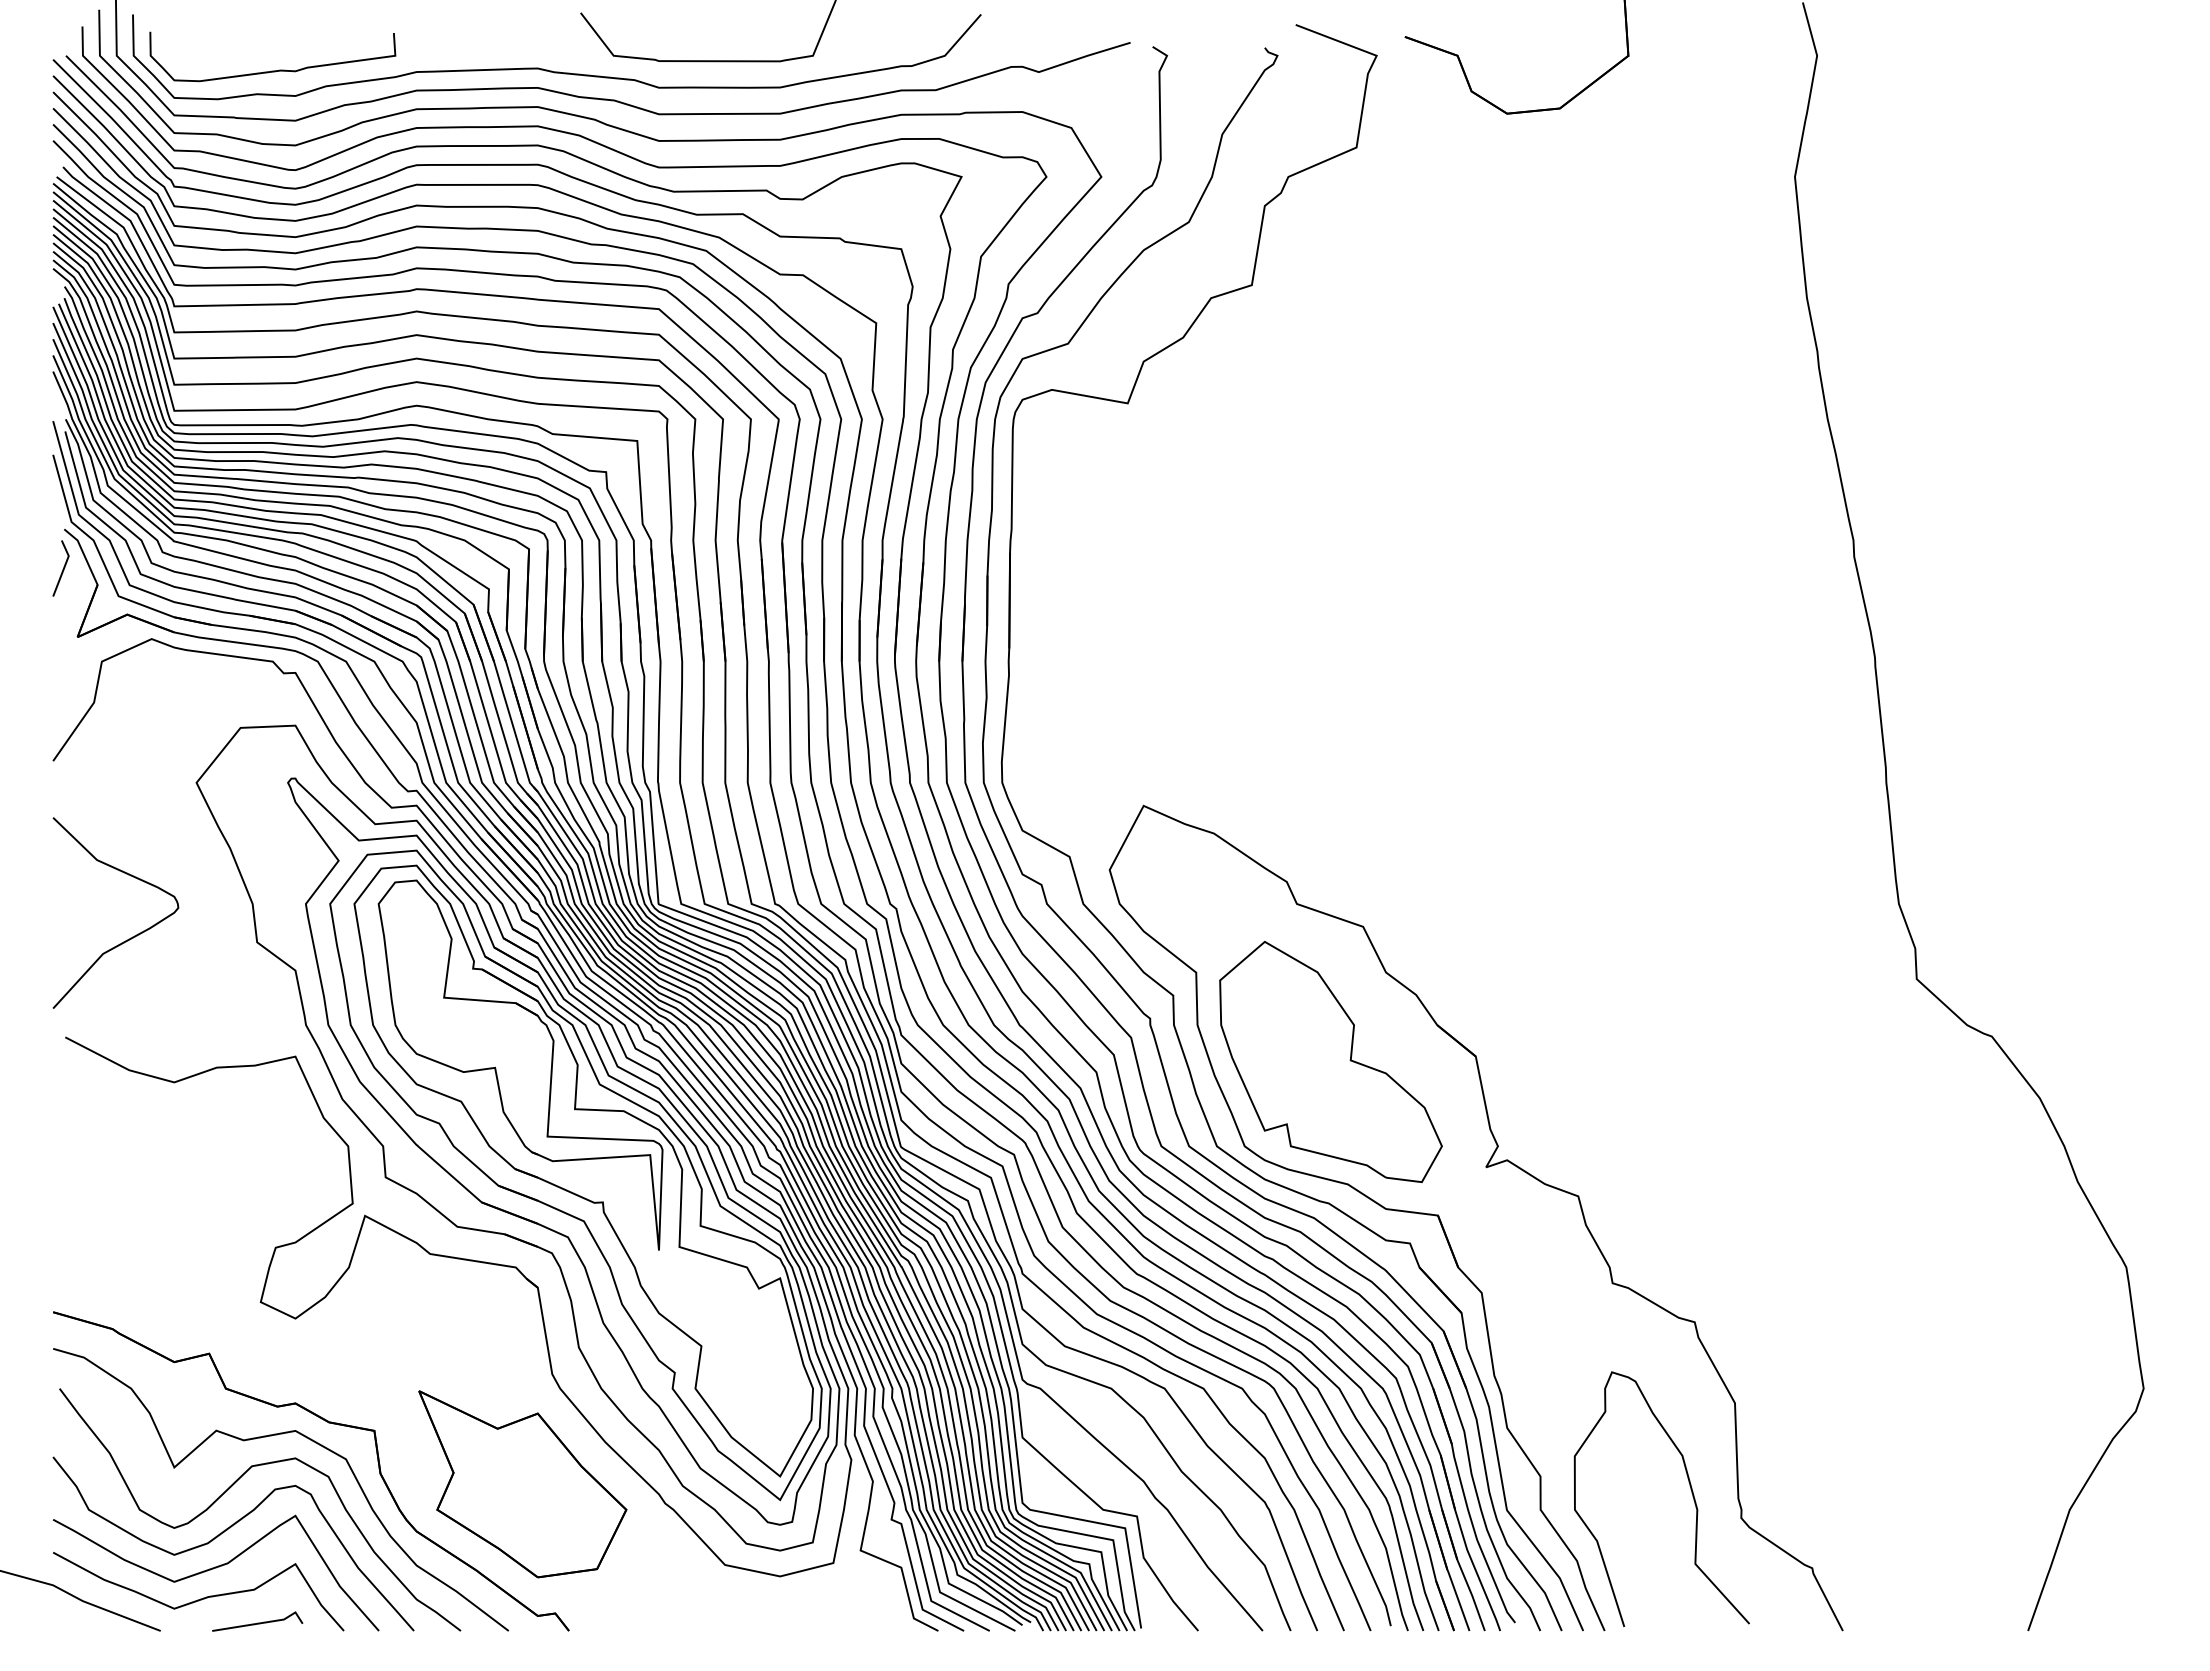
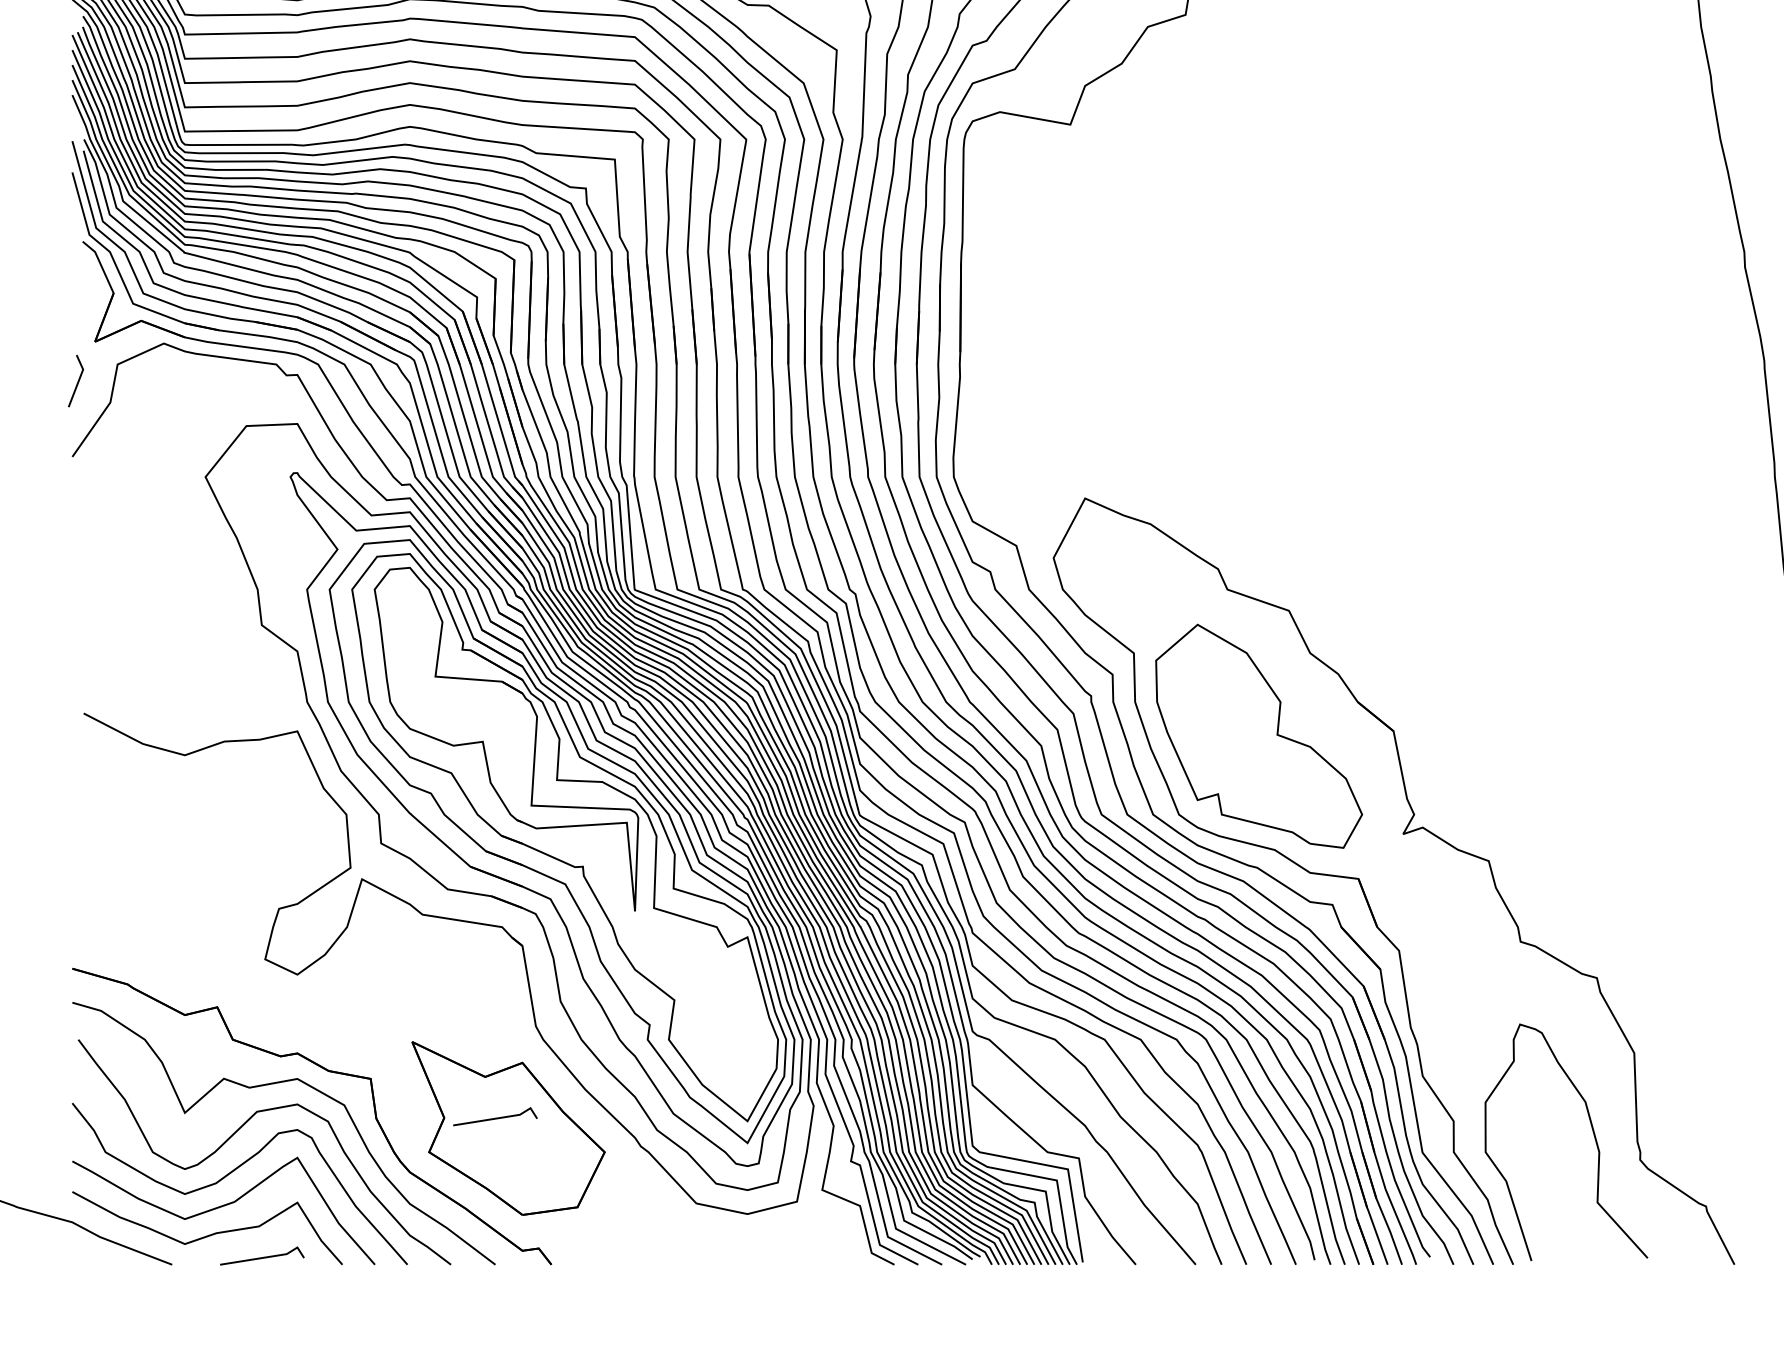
line: (62, 569) -> (77, 382), moved
curve: (130, 937) -> (144, 620), removed
line: (508, 1472) -> (495, 1117), added

